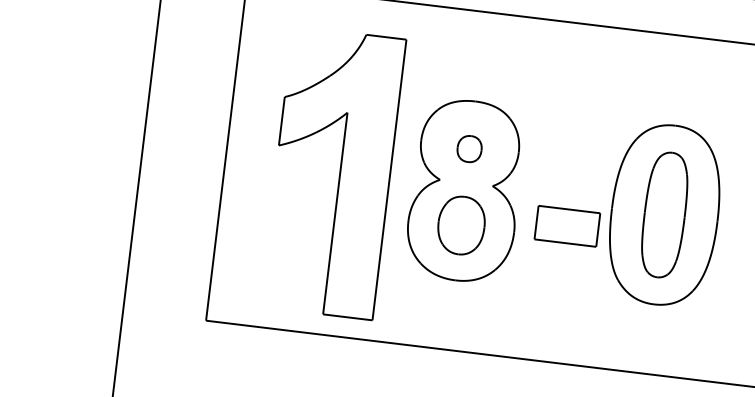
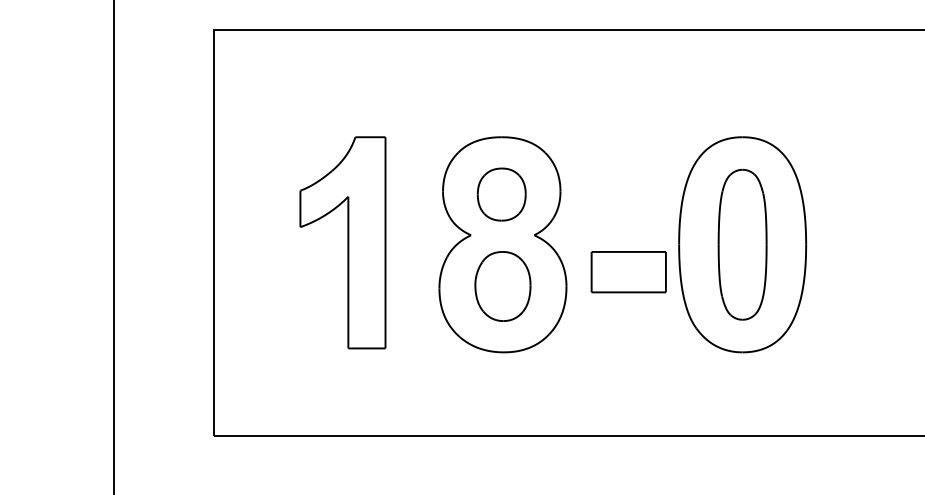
part: (469, 149) -> (501, 194), size x1.67
part: (332, 172) -> (342, 242), size x0.62

